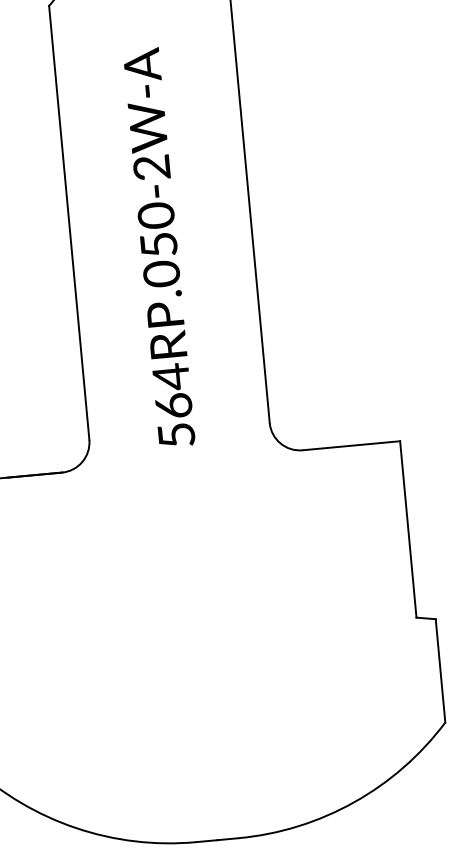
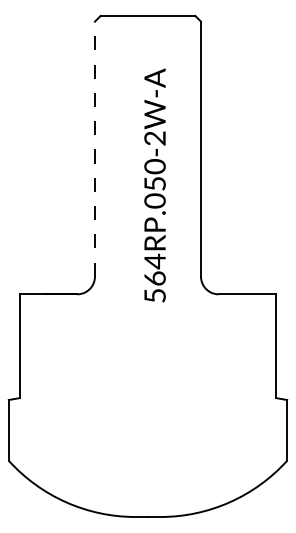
line: (68, 223) -> (94, 149), solid -> dashed
text: (158, 247) -> (154, 185), moved

